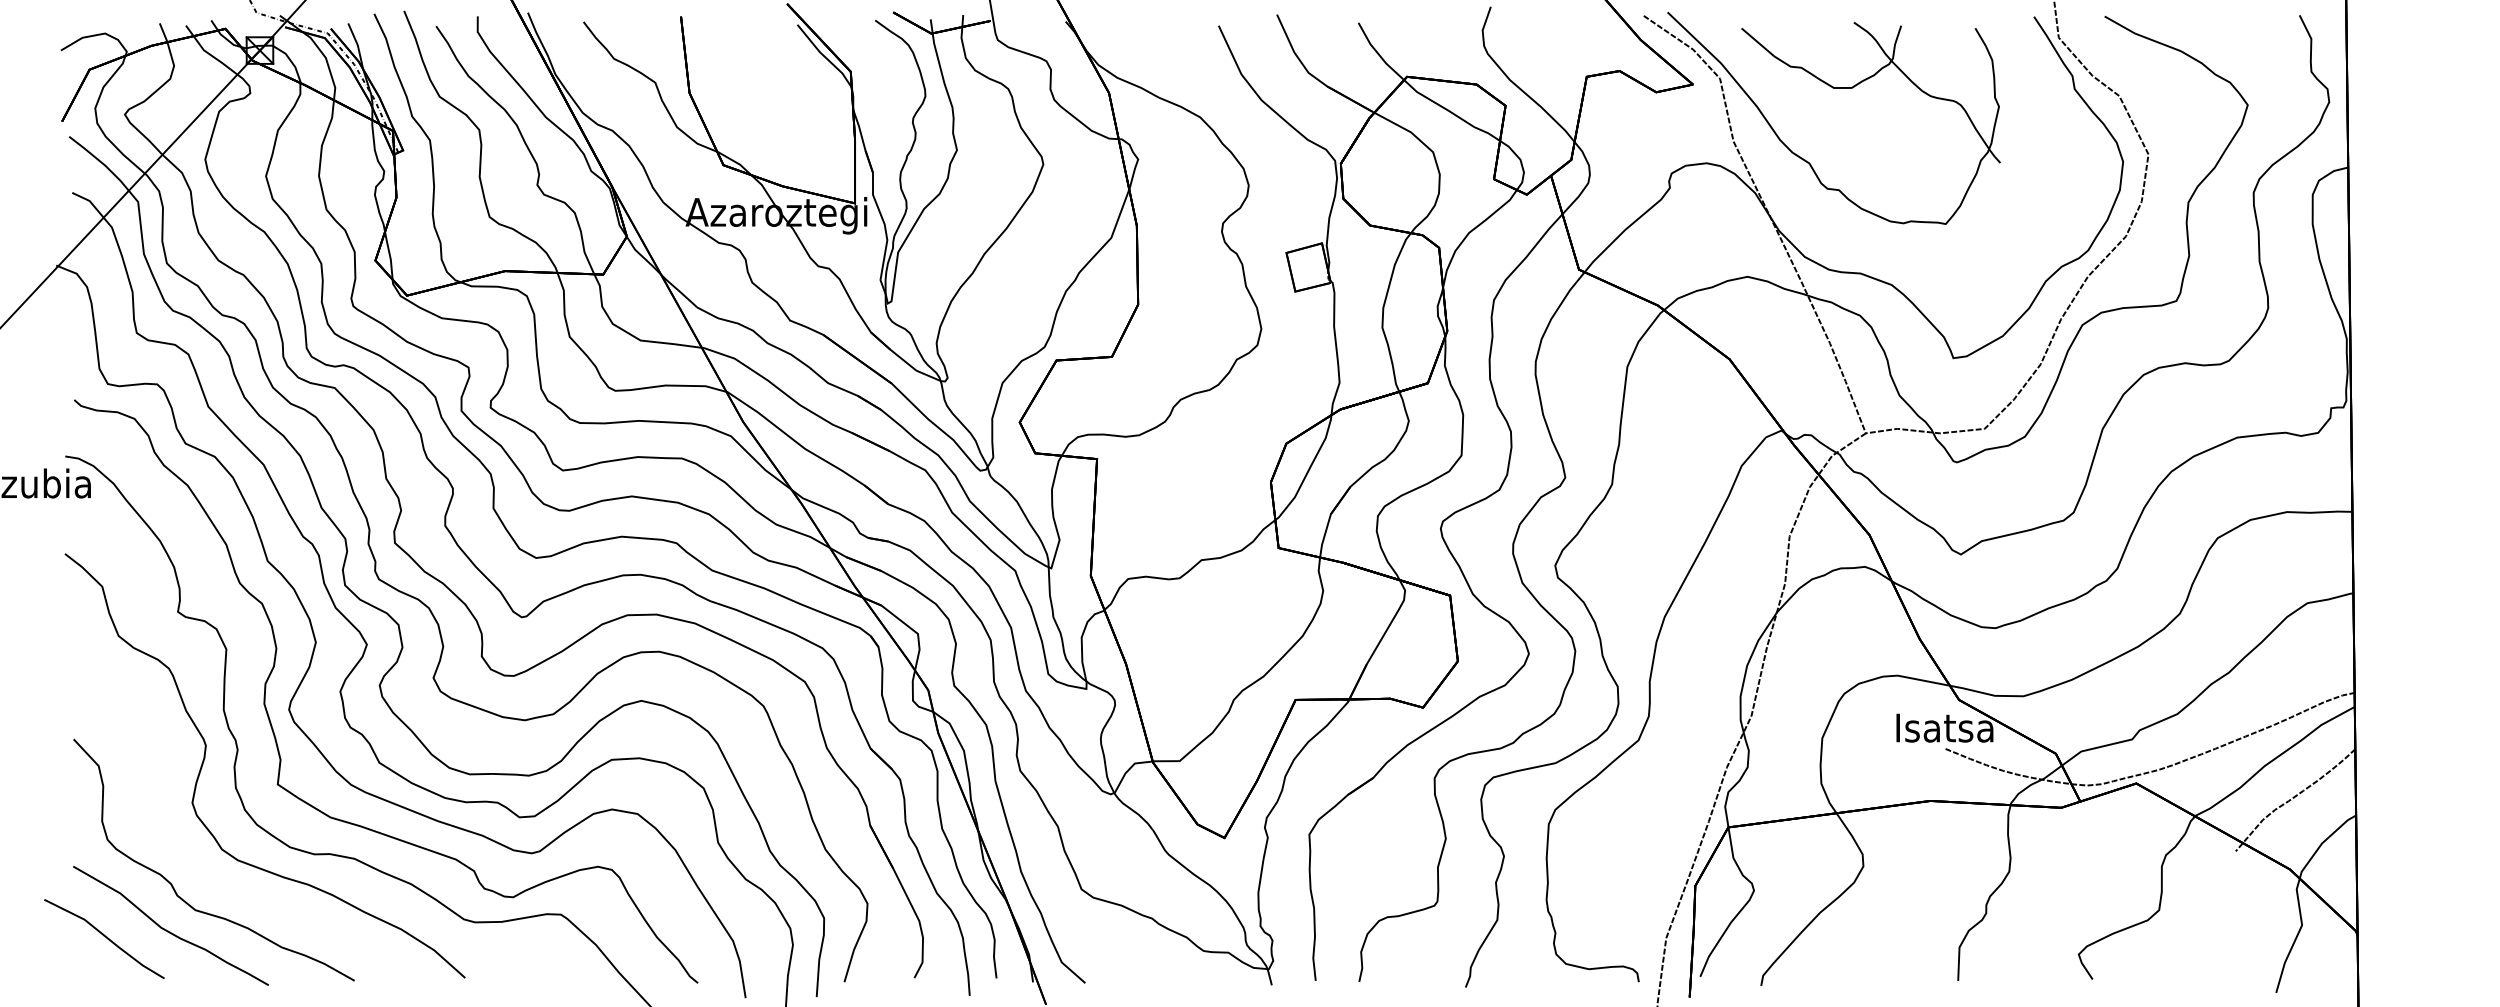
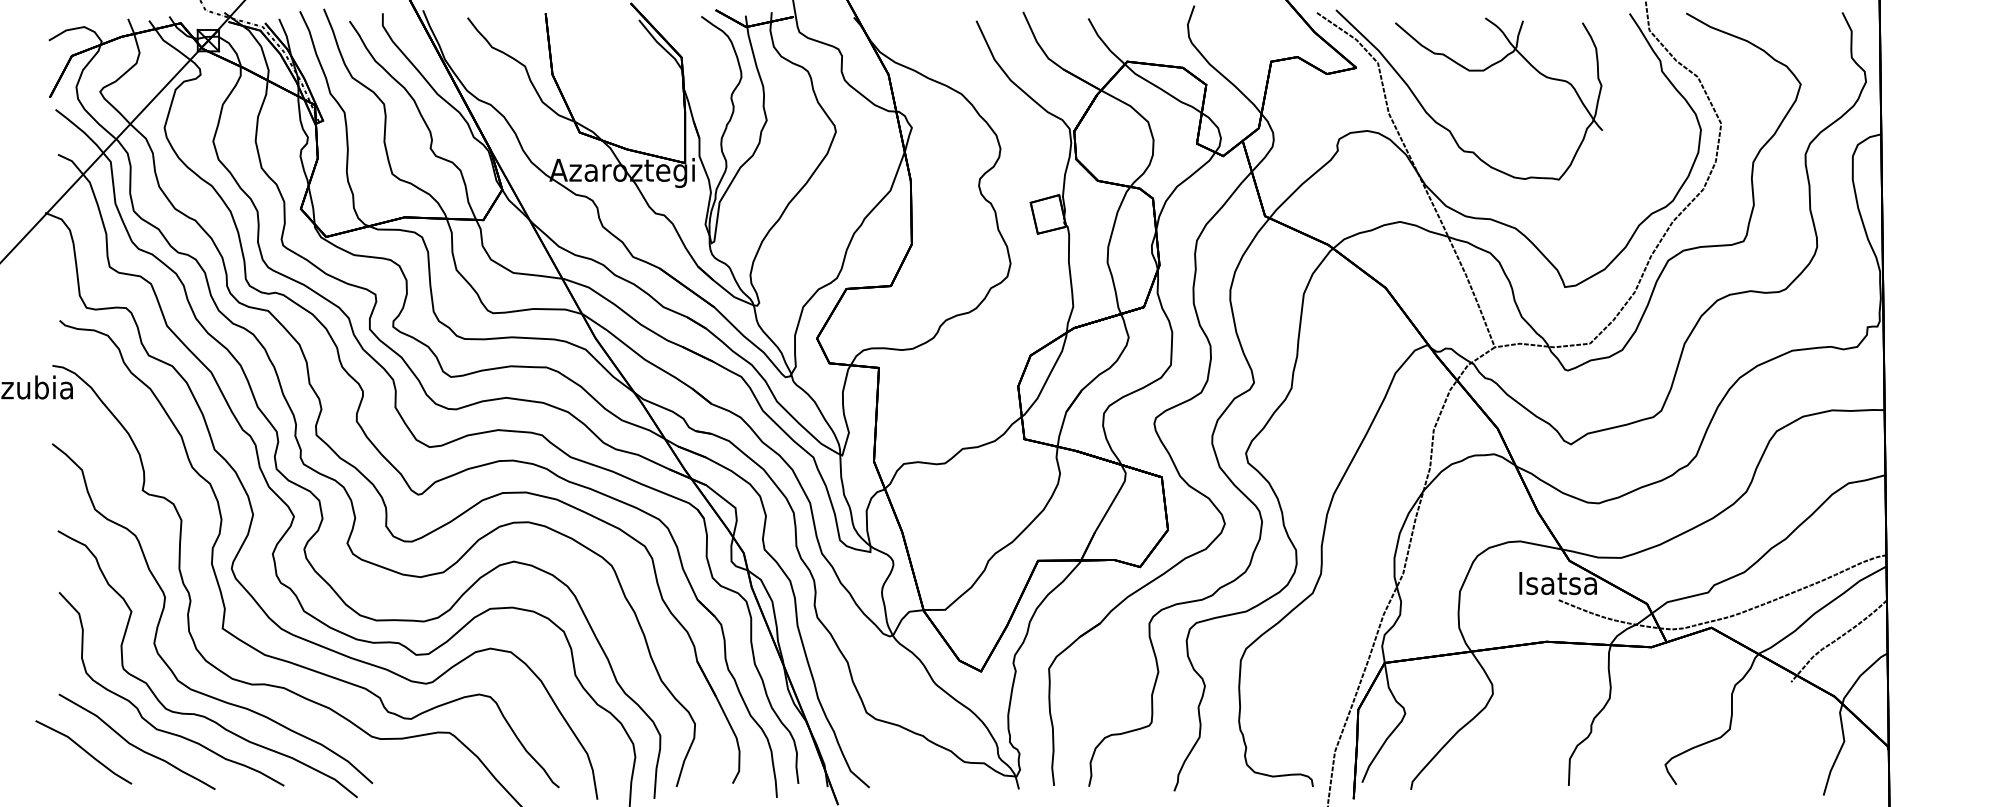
curve: (245, 890) -> (196, 713), added

